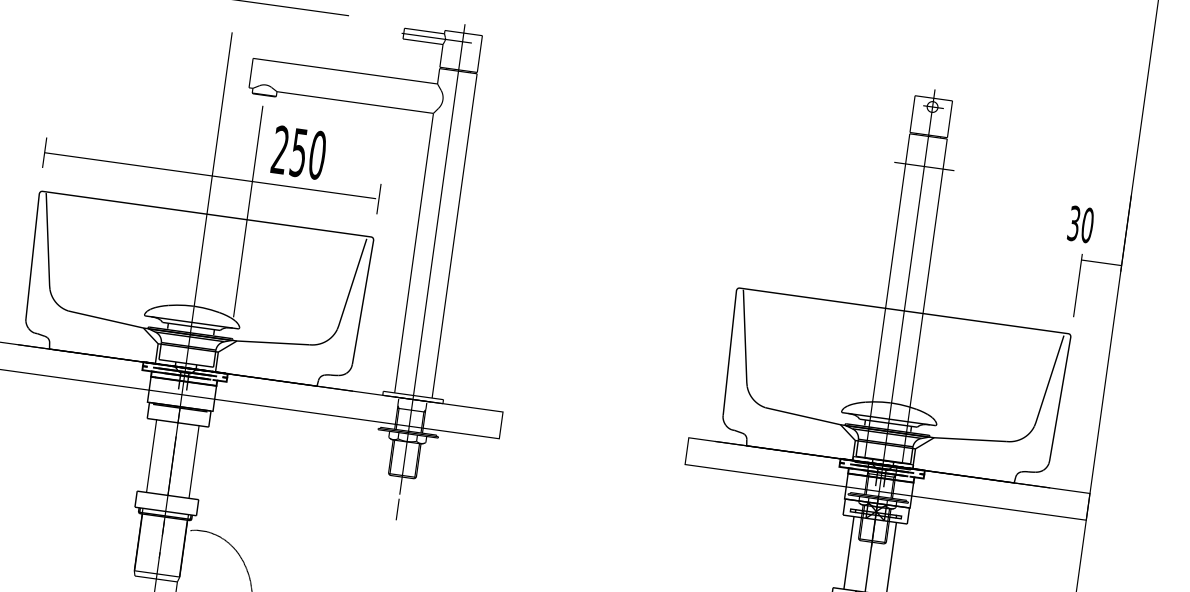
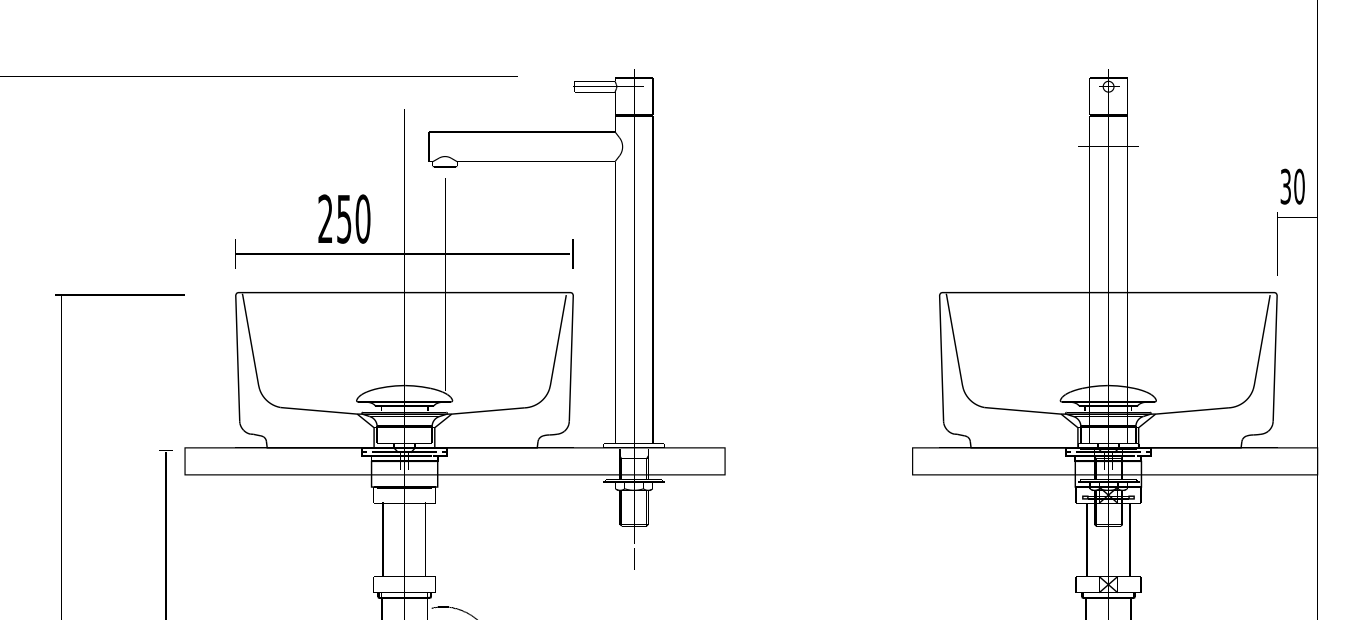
text: (299, 152) -> (344, 218), moved
text: (1080, 224) -> (1292, 186), moved

